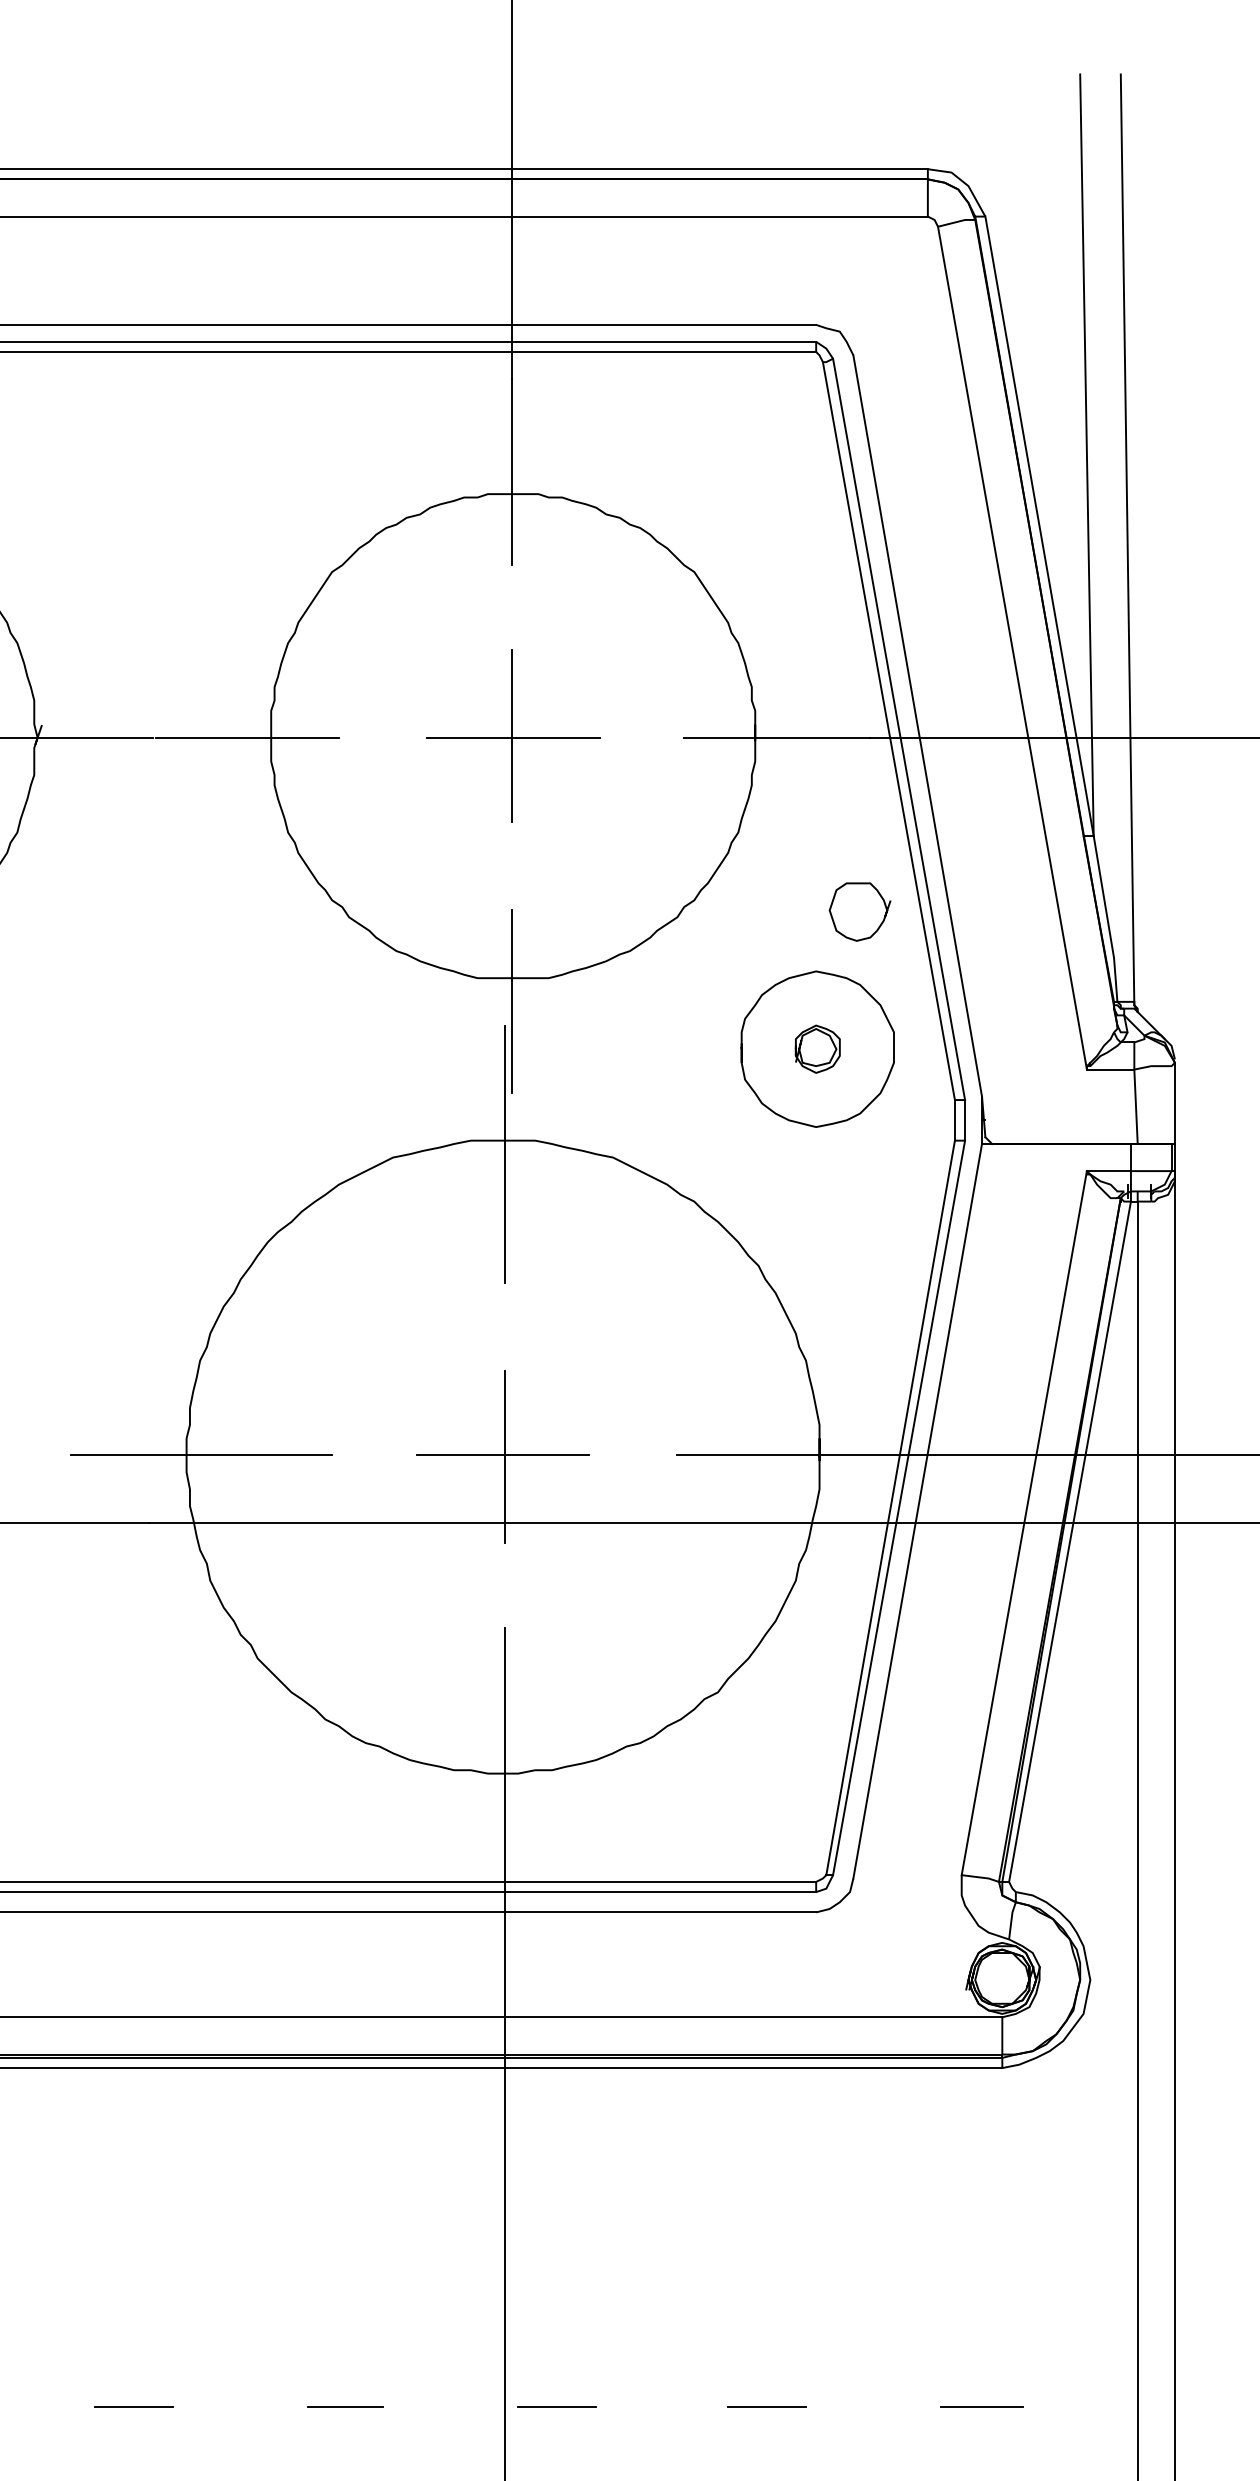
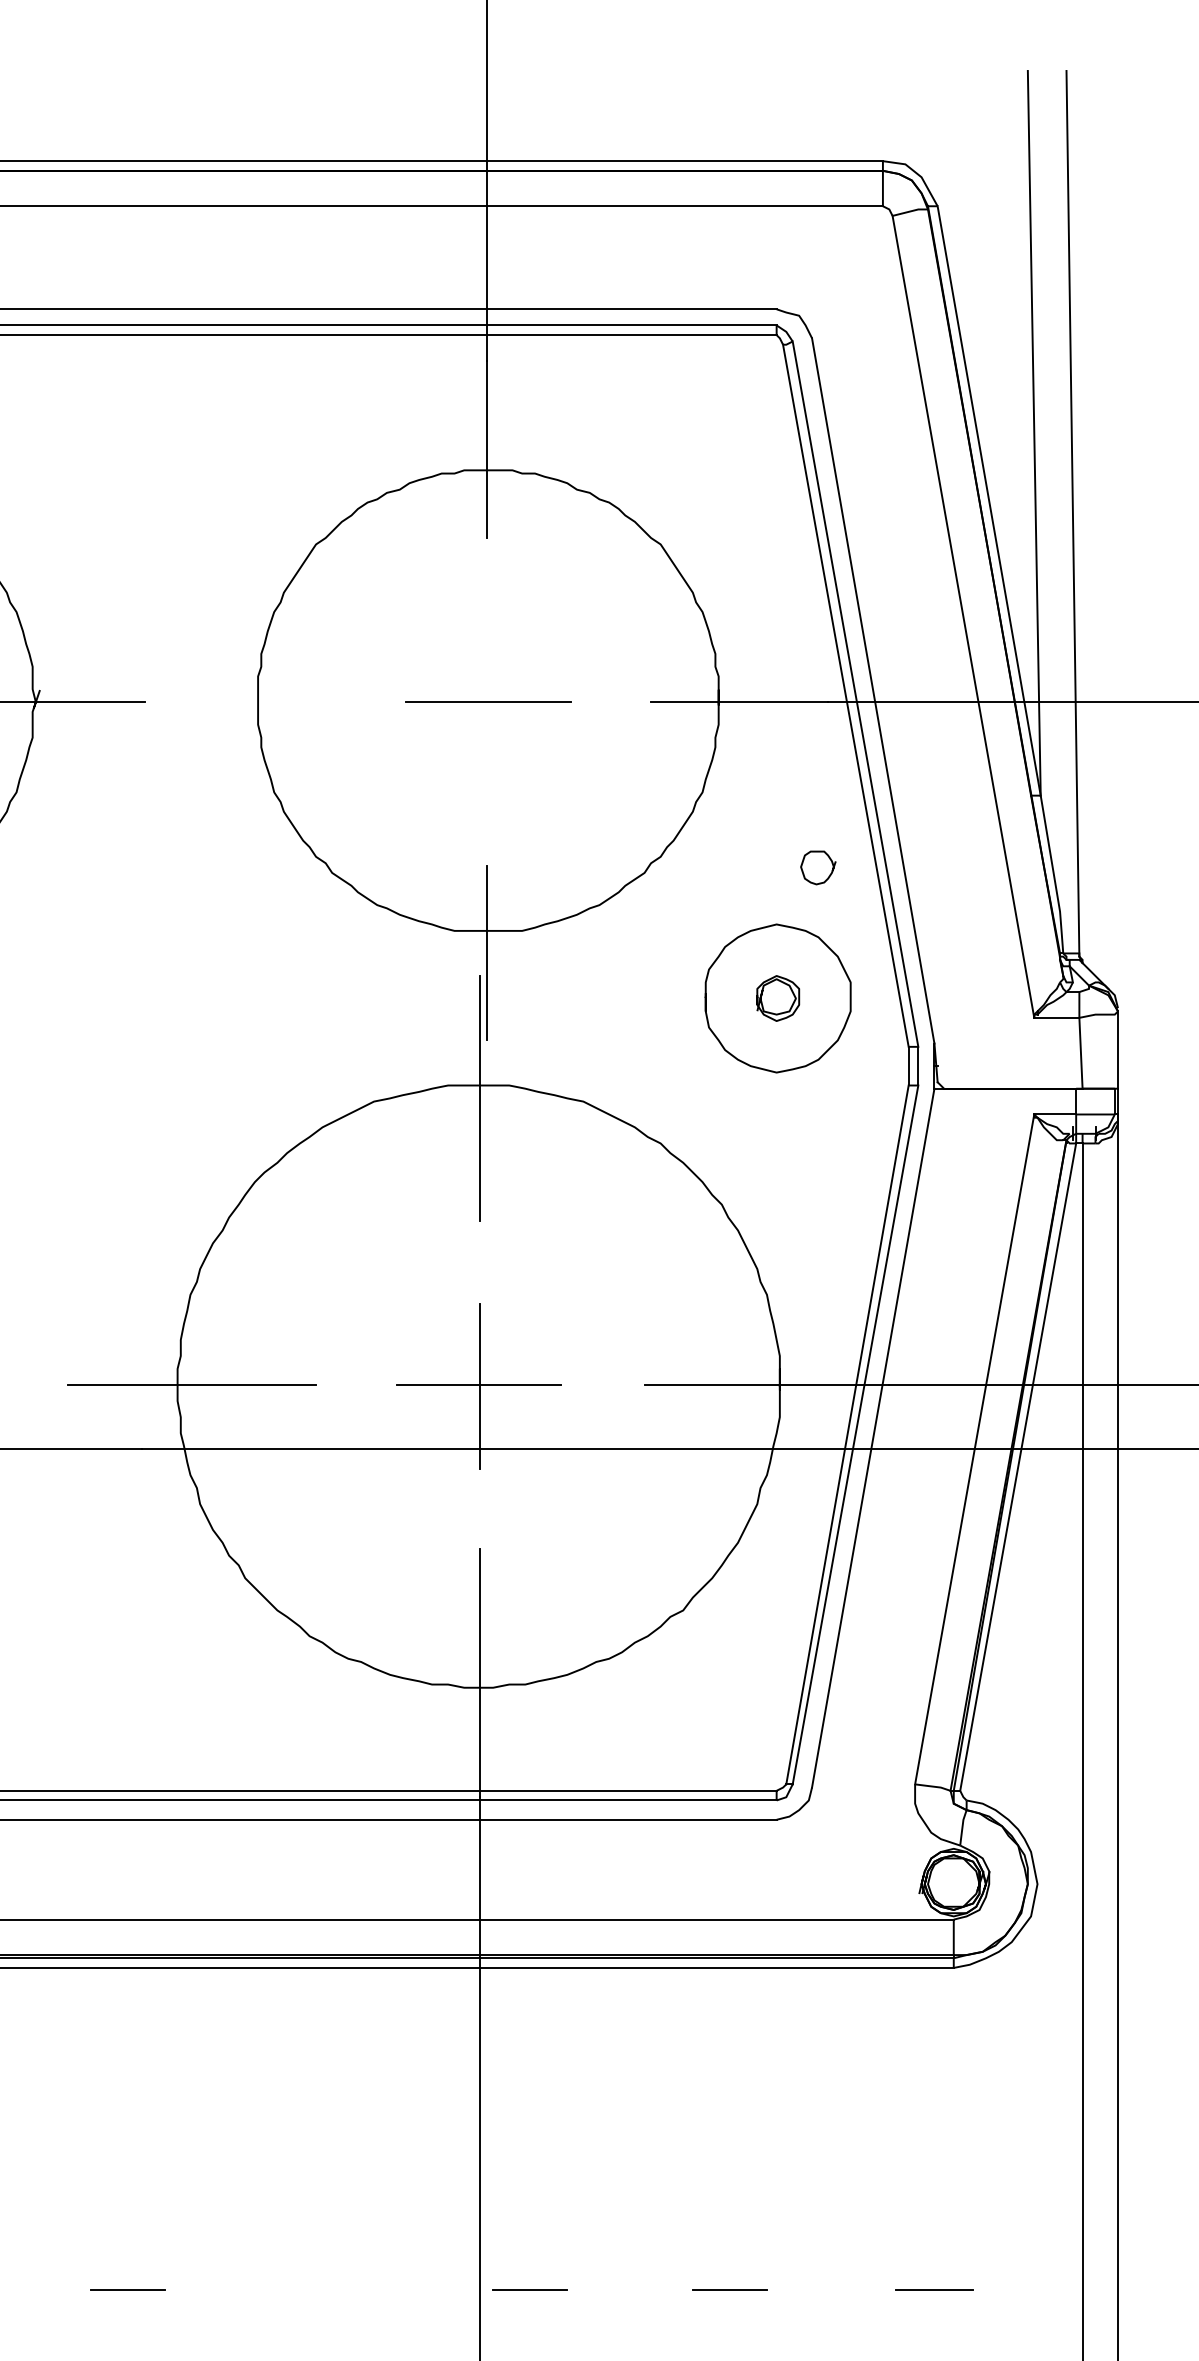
line: (511, 735) -> (486, 699), removed
line: (247, 737) -> (235, 701), removed
part: (859, 911) -> (817, 867), size x0.6
line: (345, 2406) -> (328, 2289), removed

